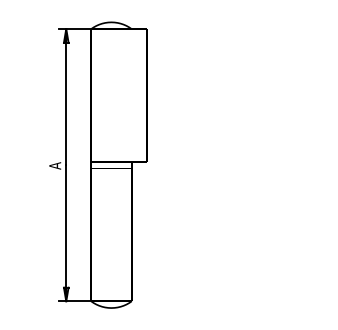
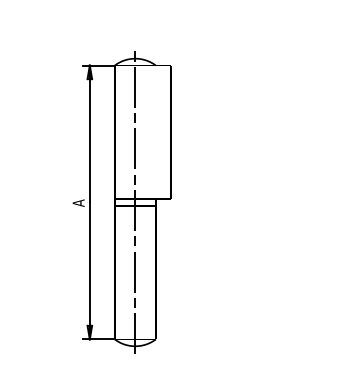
line: (111, 165) -> (135, 202), added

